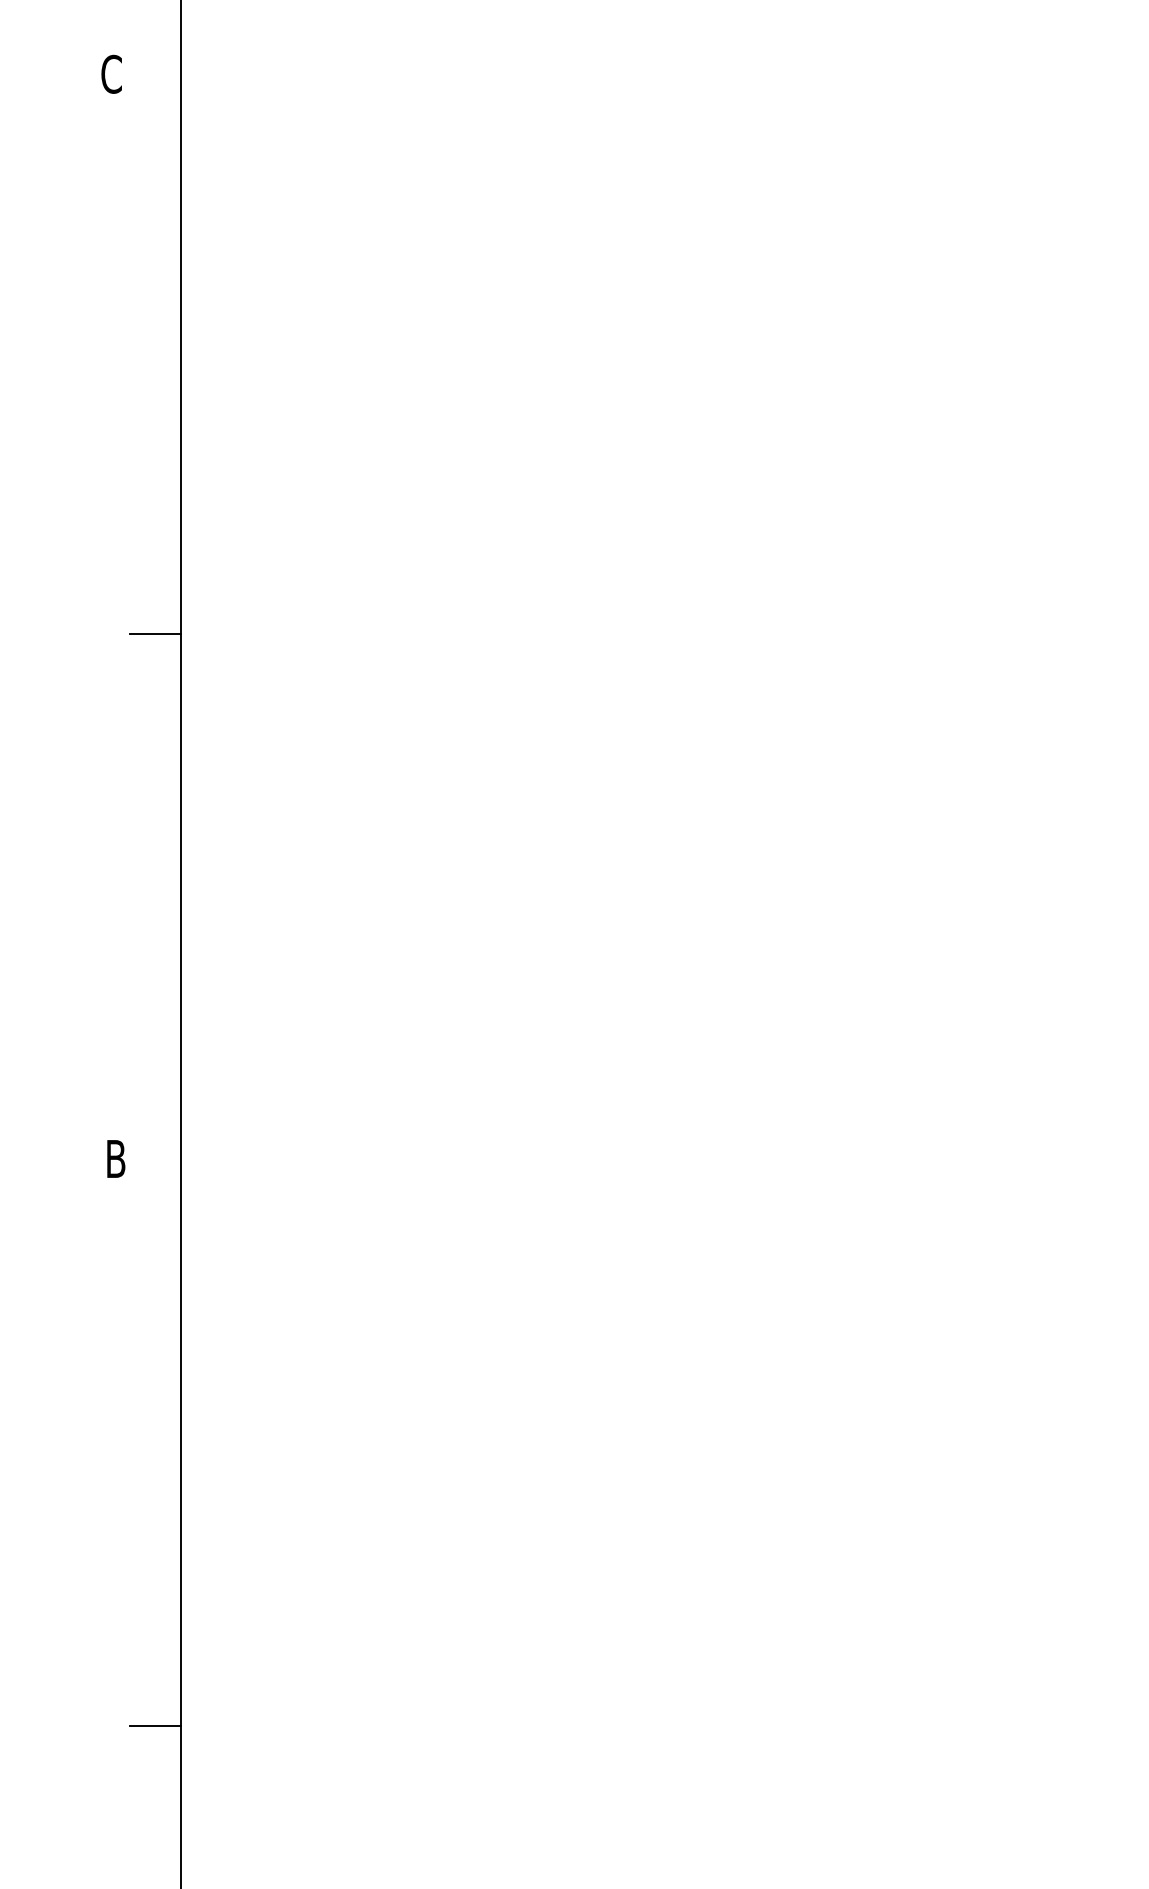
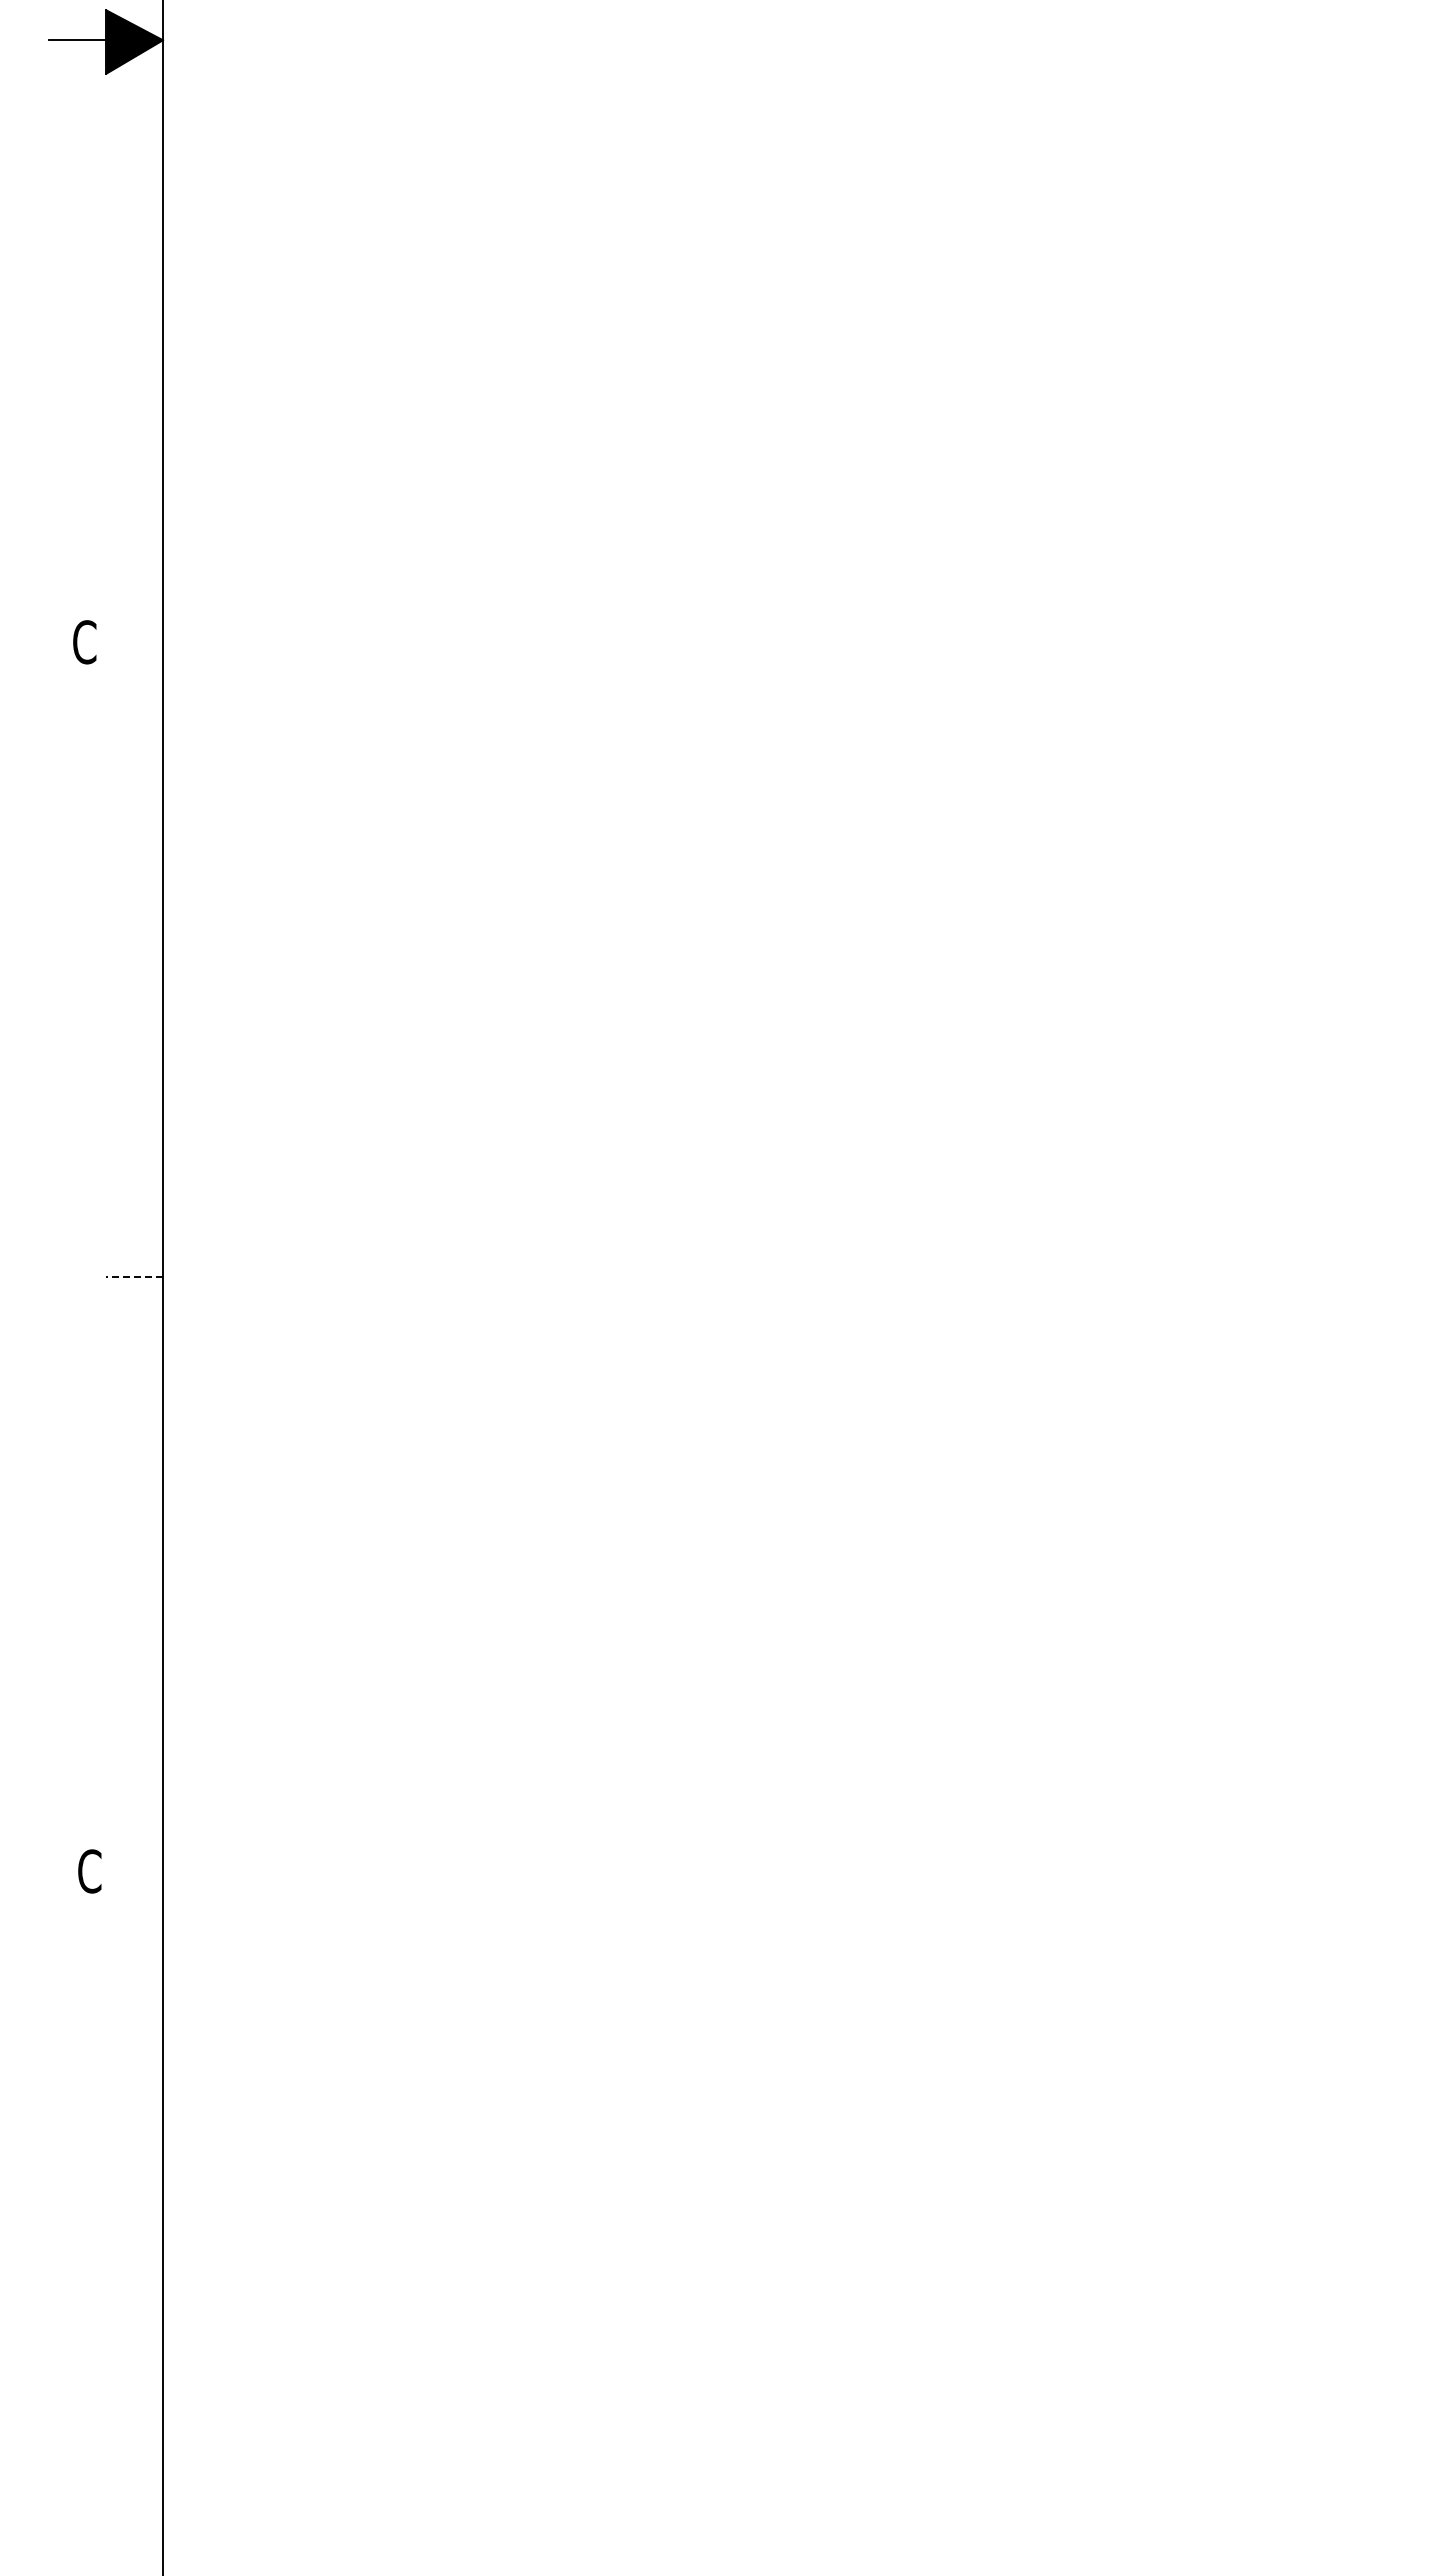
line: (155, 634) -> (134, 1277), solid -> dashed
text: (115, 1159) -> (89, 1871), B -> C
line: (154, 1725) -> (133, 2513), removed

